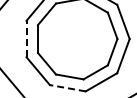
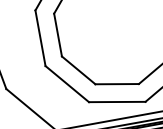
line: (26, 38) -> (40, 37), dashed -> solid
line: (67, 88) -> (116, 102), dashed -> solid

